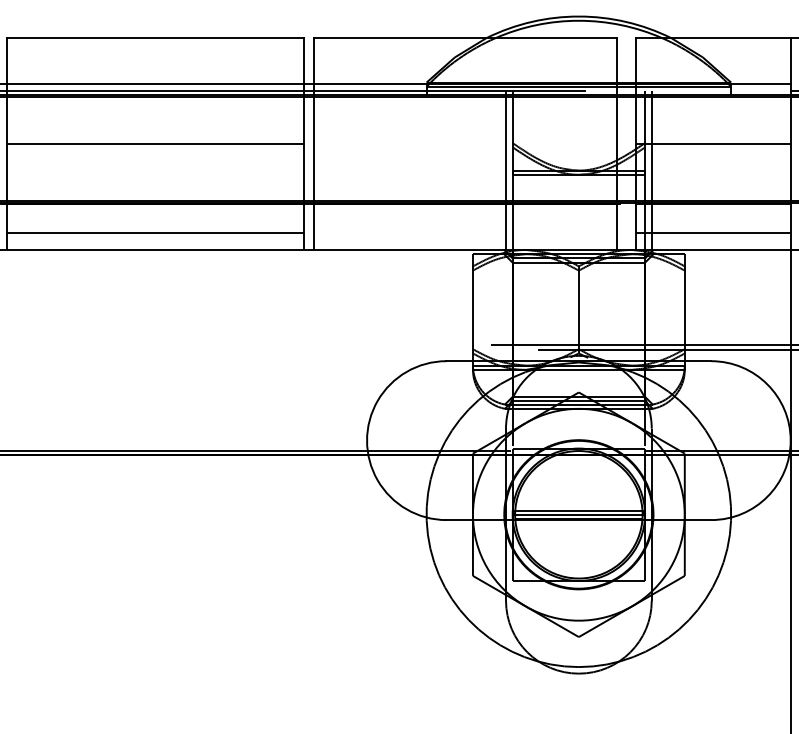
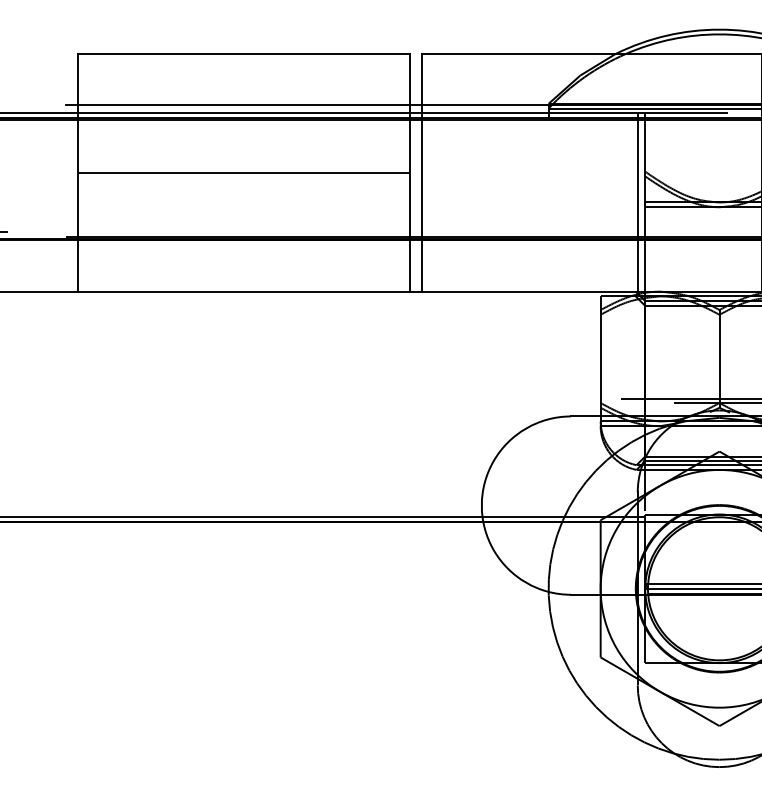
line: (154, 233) -> (243, 273), removed

